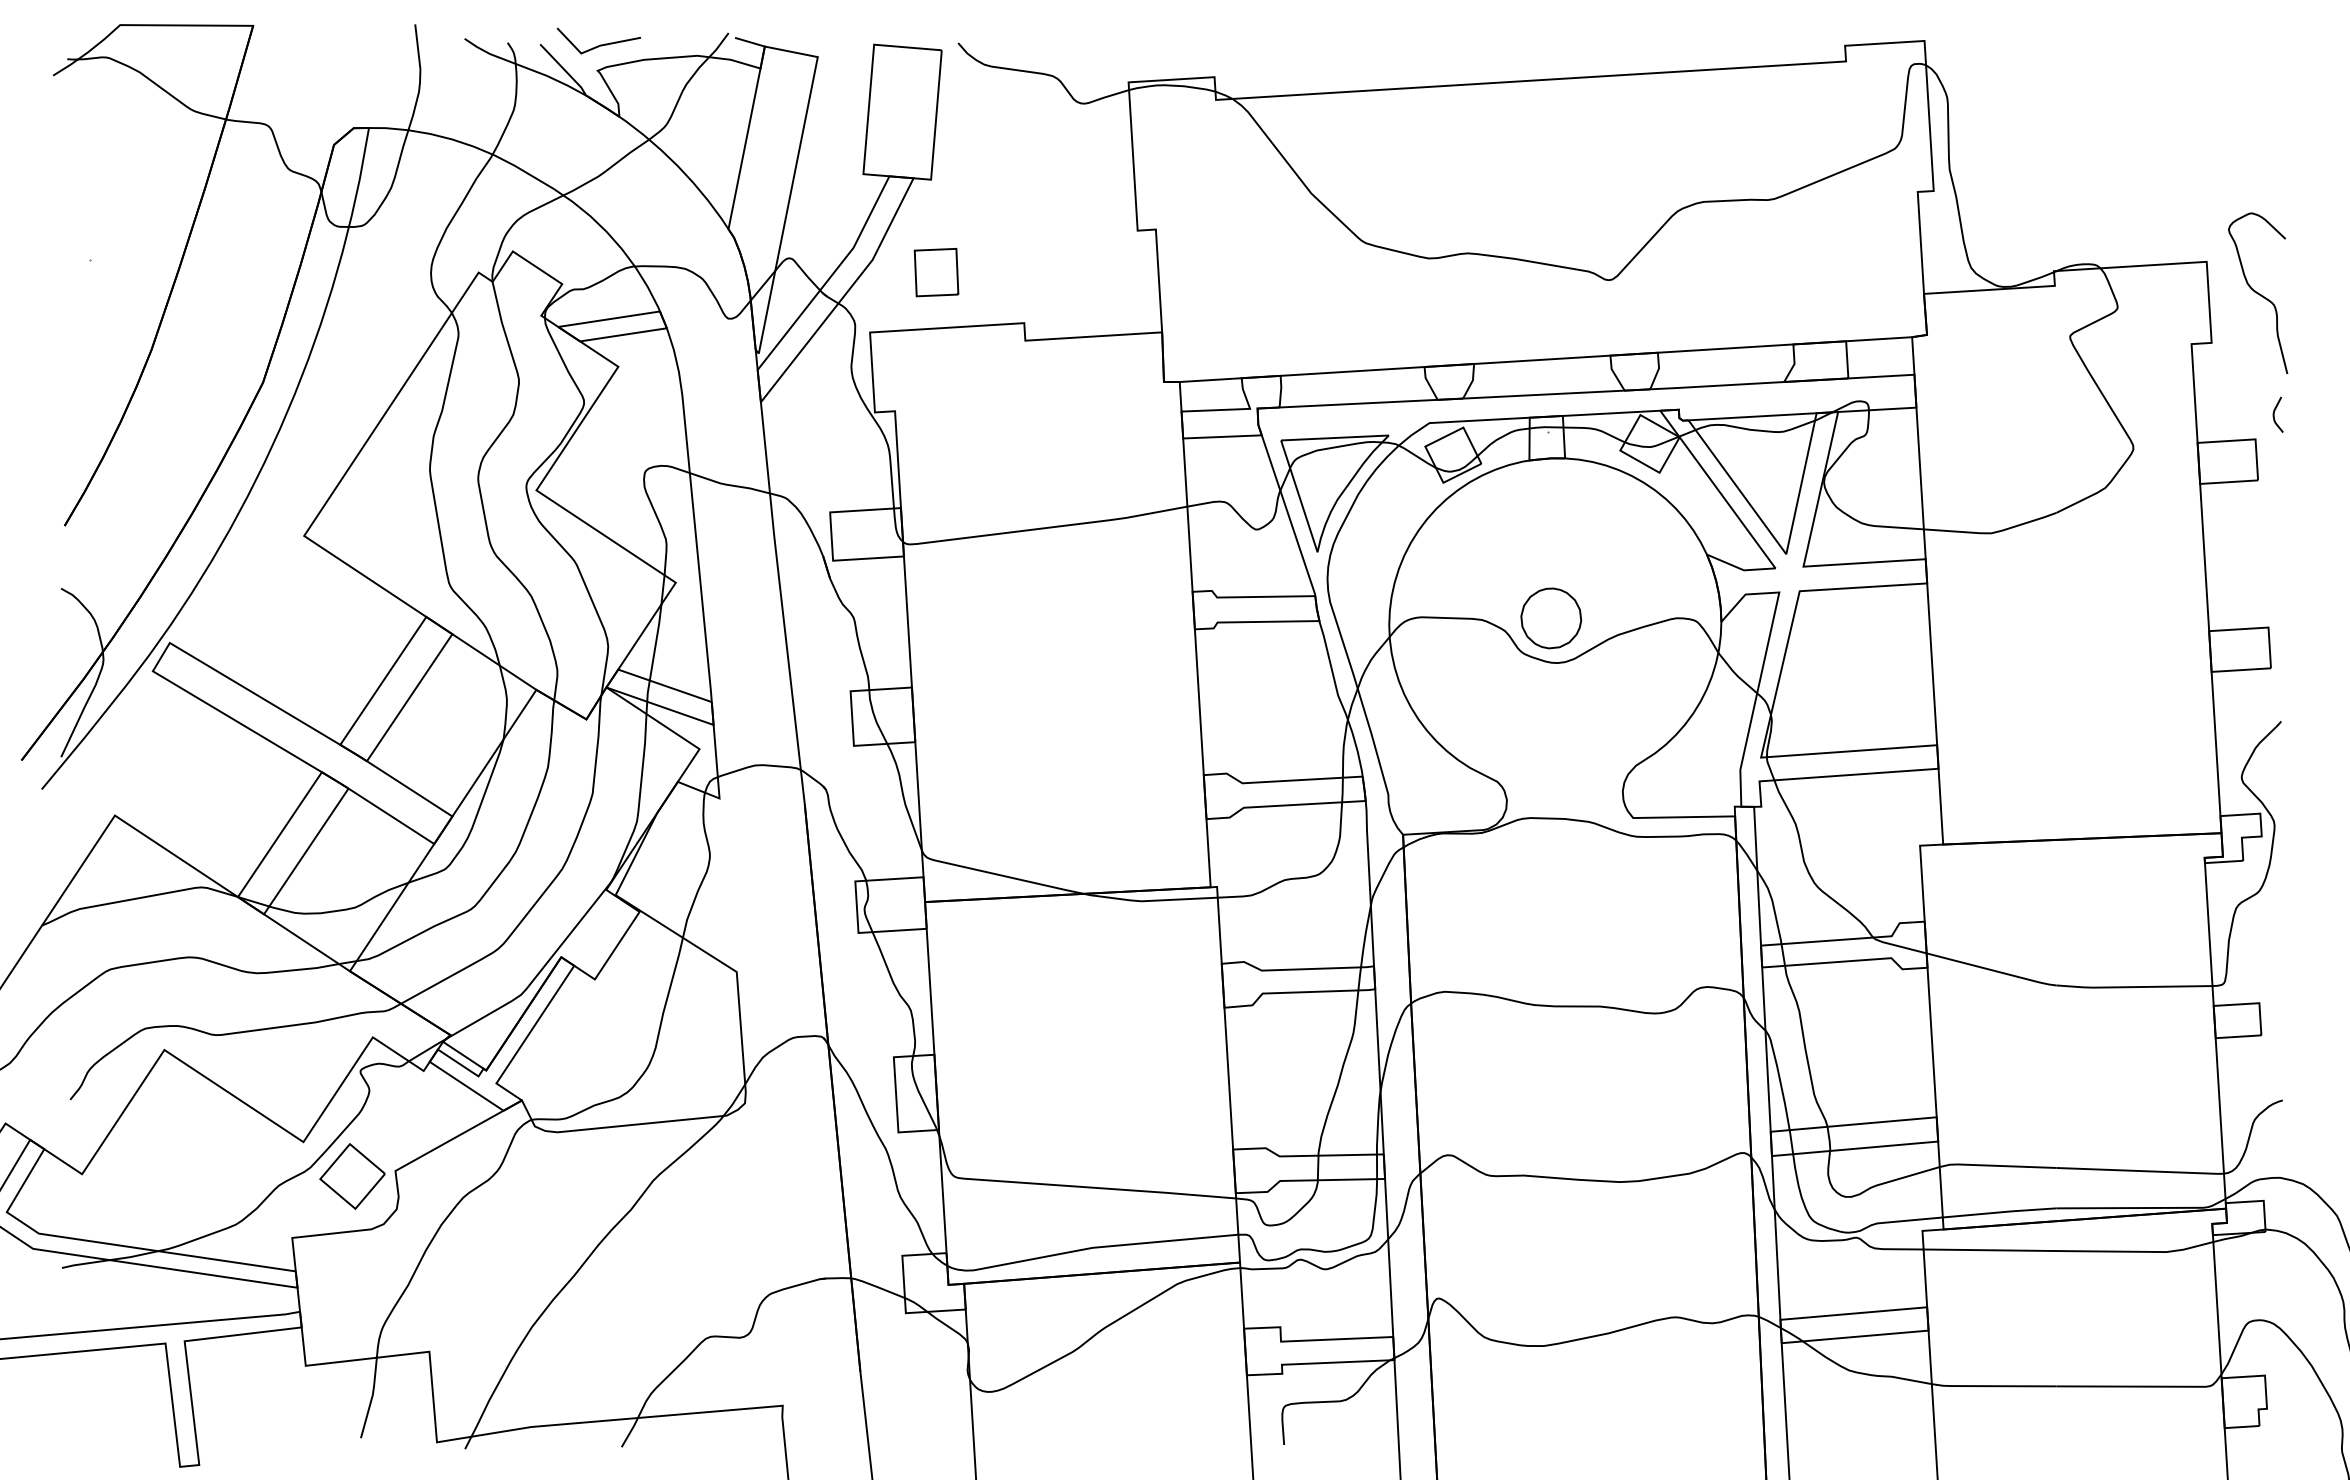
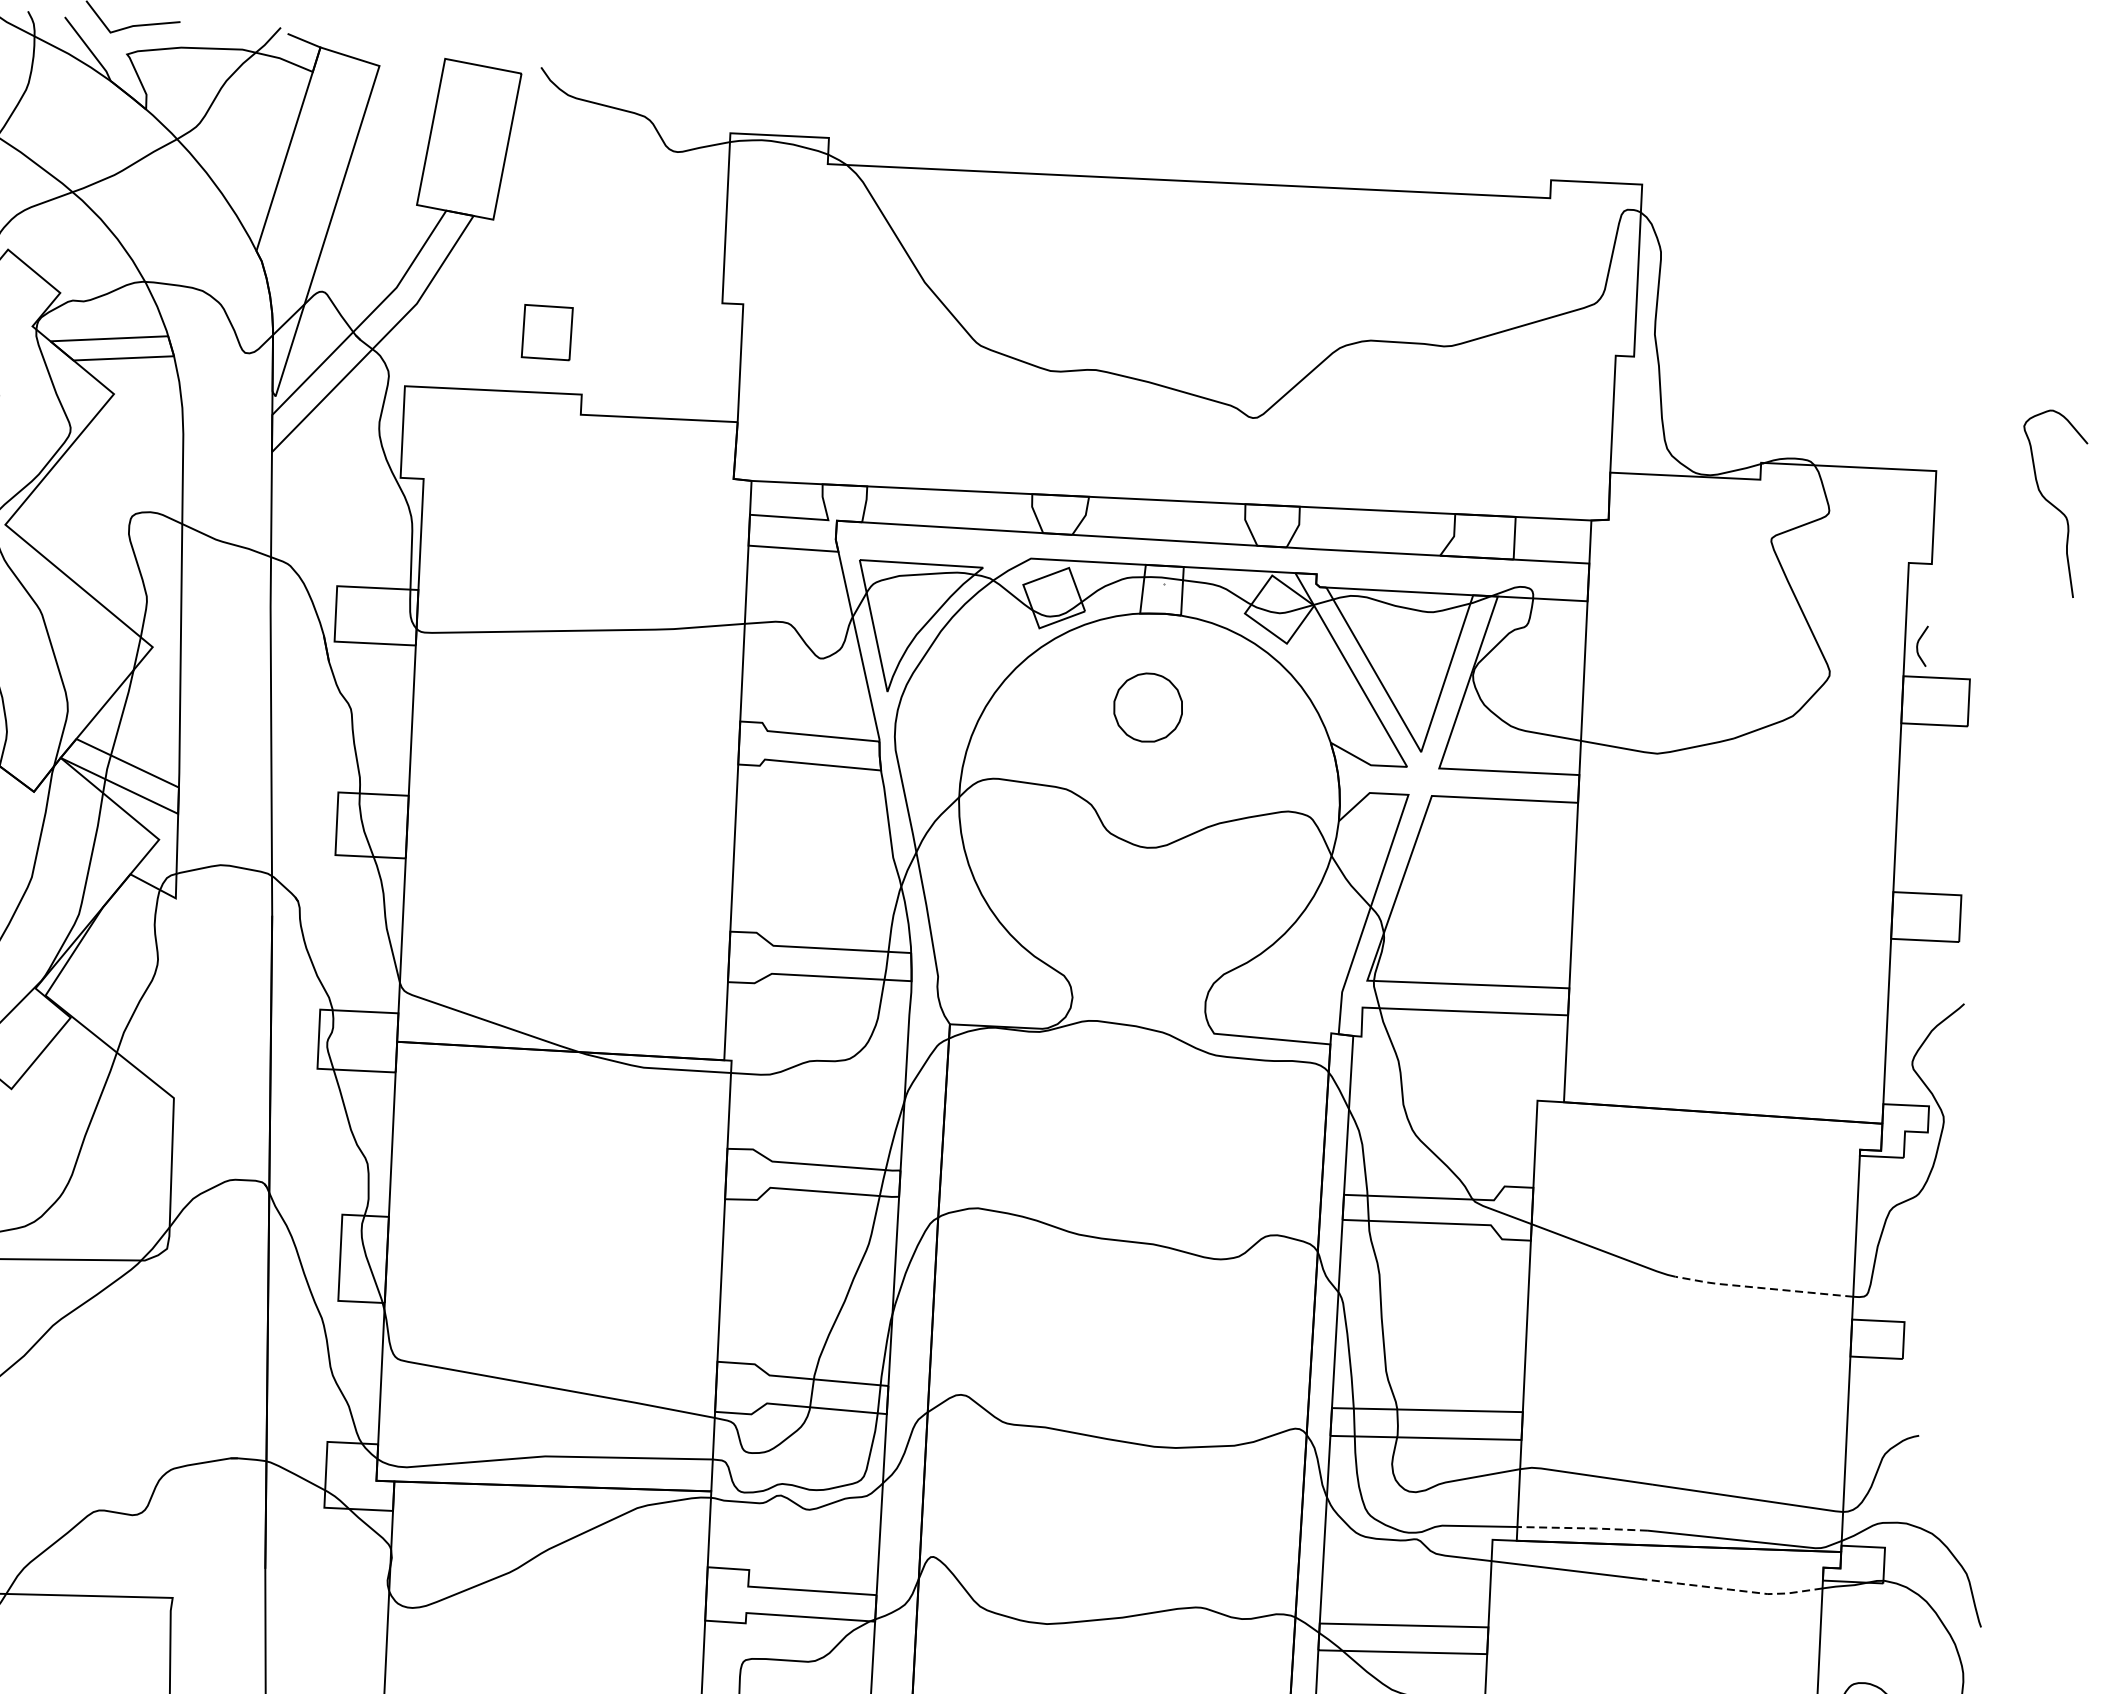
part: (936, 272) -> (547, 332), moved
curve: (2258, 293) -> (2050, 502), moved
curve: (2274, 414) -> (1918, 645), moved
part: (1551, 618) -> (1148, 707), moved
line: (2133, 987) -> (1763, 1288), solid -> dashed
line: (1999, 1212) -> (1582, 1528), solid -> dashed
line: (2136, 1251) -> (1733, 1589), solid -> dashed

